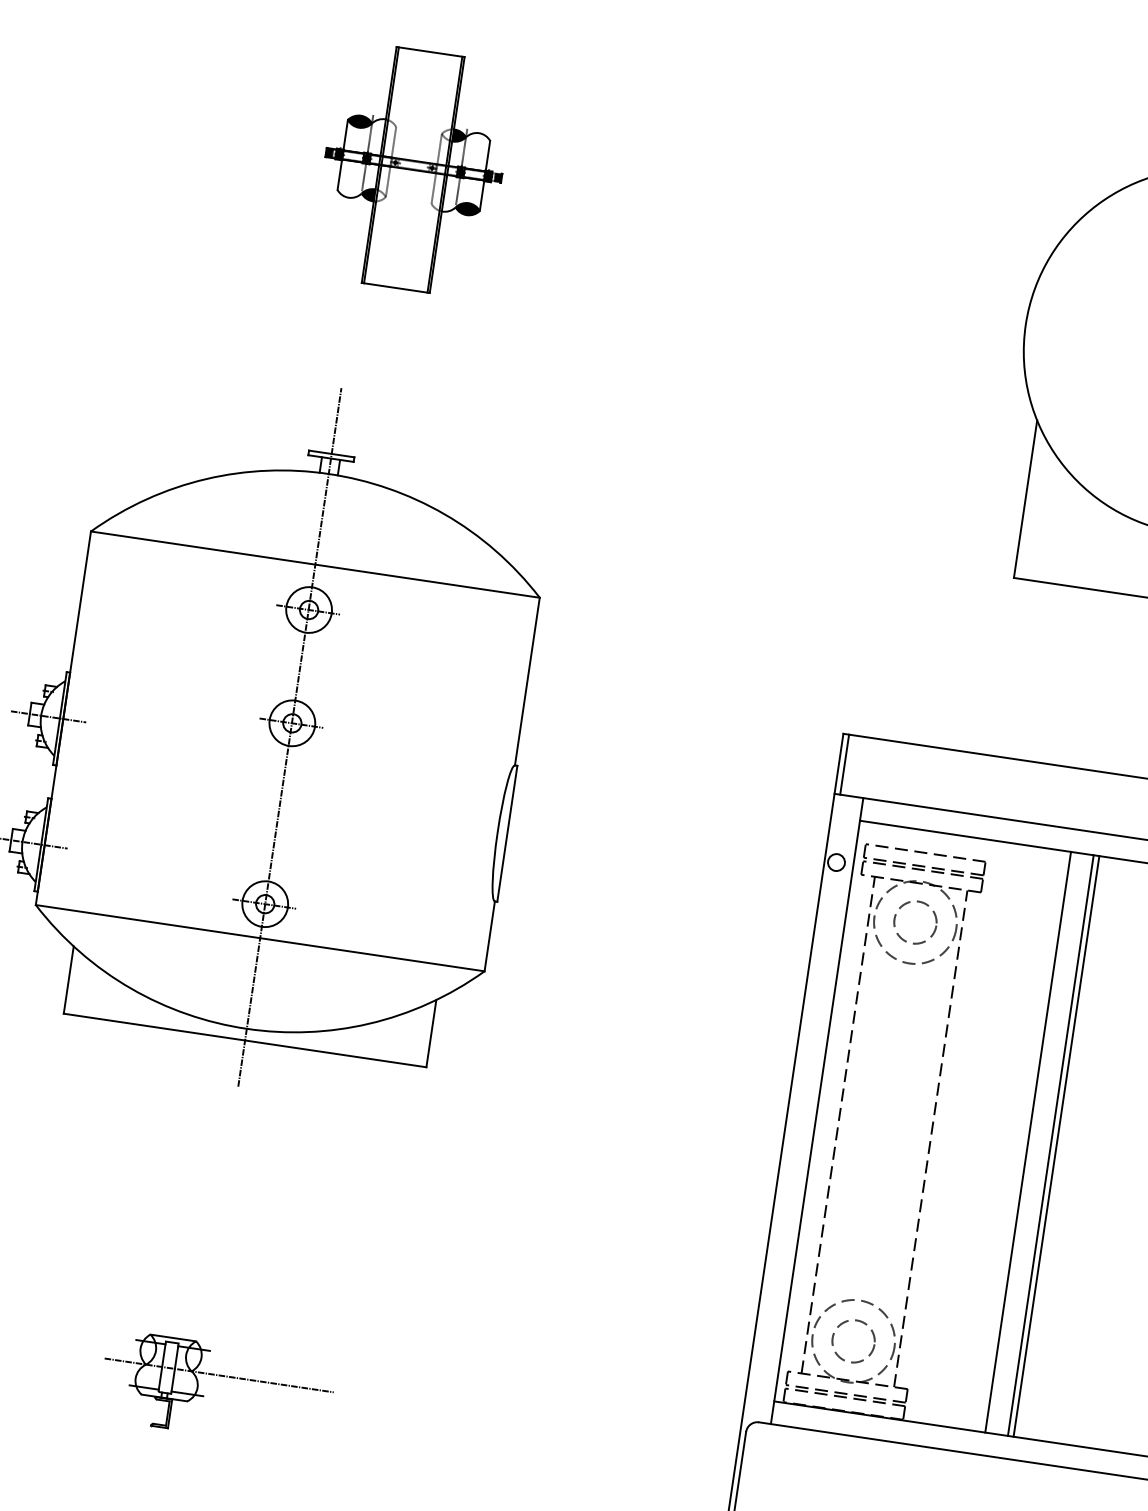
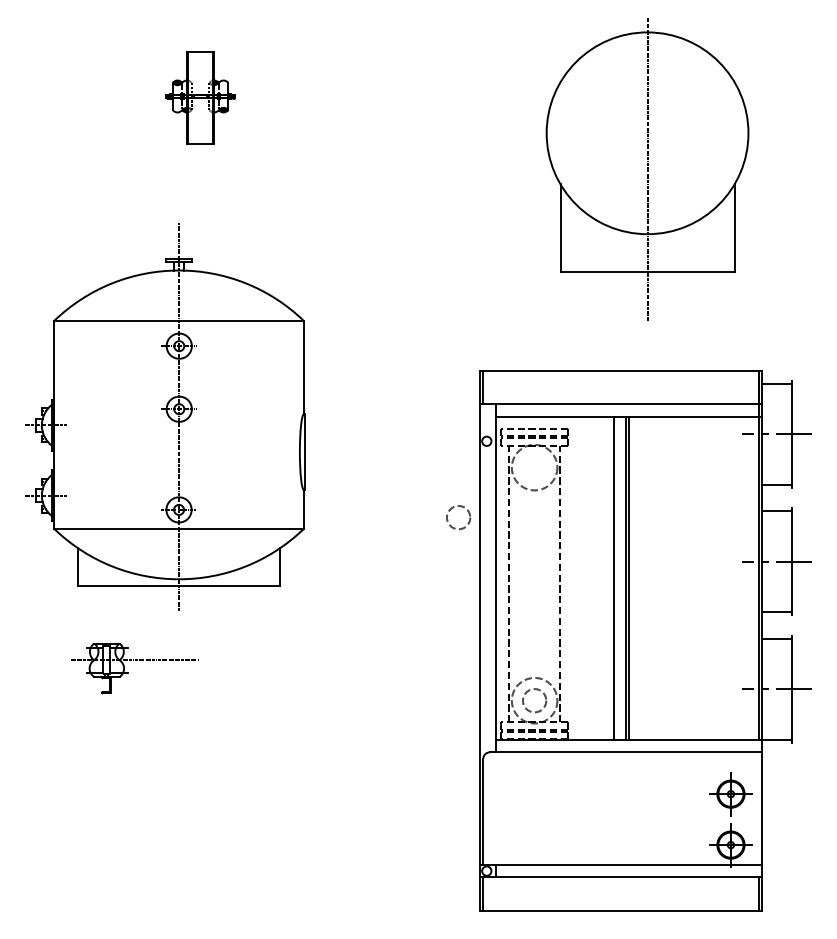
part: (412, 170) -> (200, 98), size x0.7
circle: (915, 922) -> (458, 517), moved
part: (204, 1395) -> (128, 672), moved

